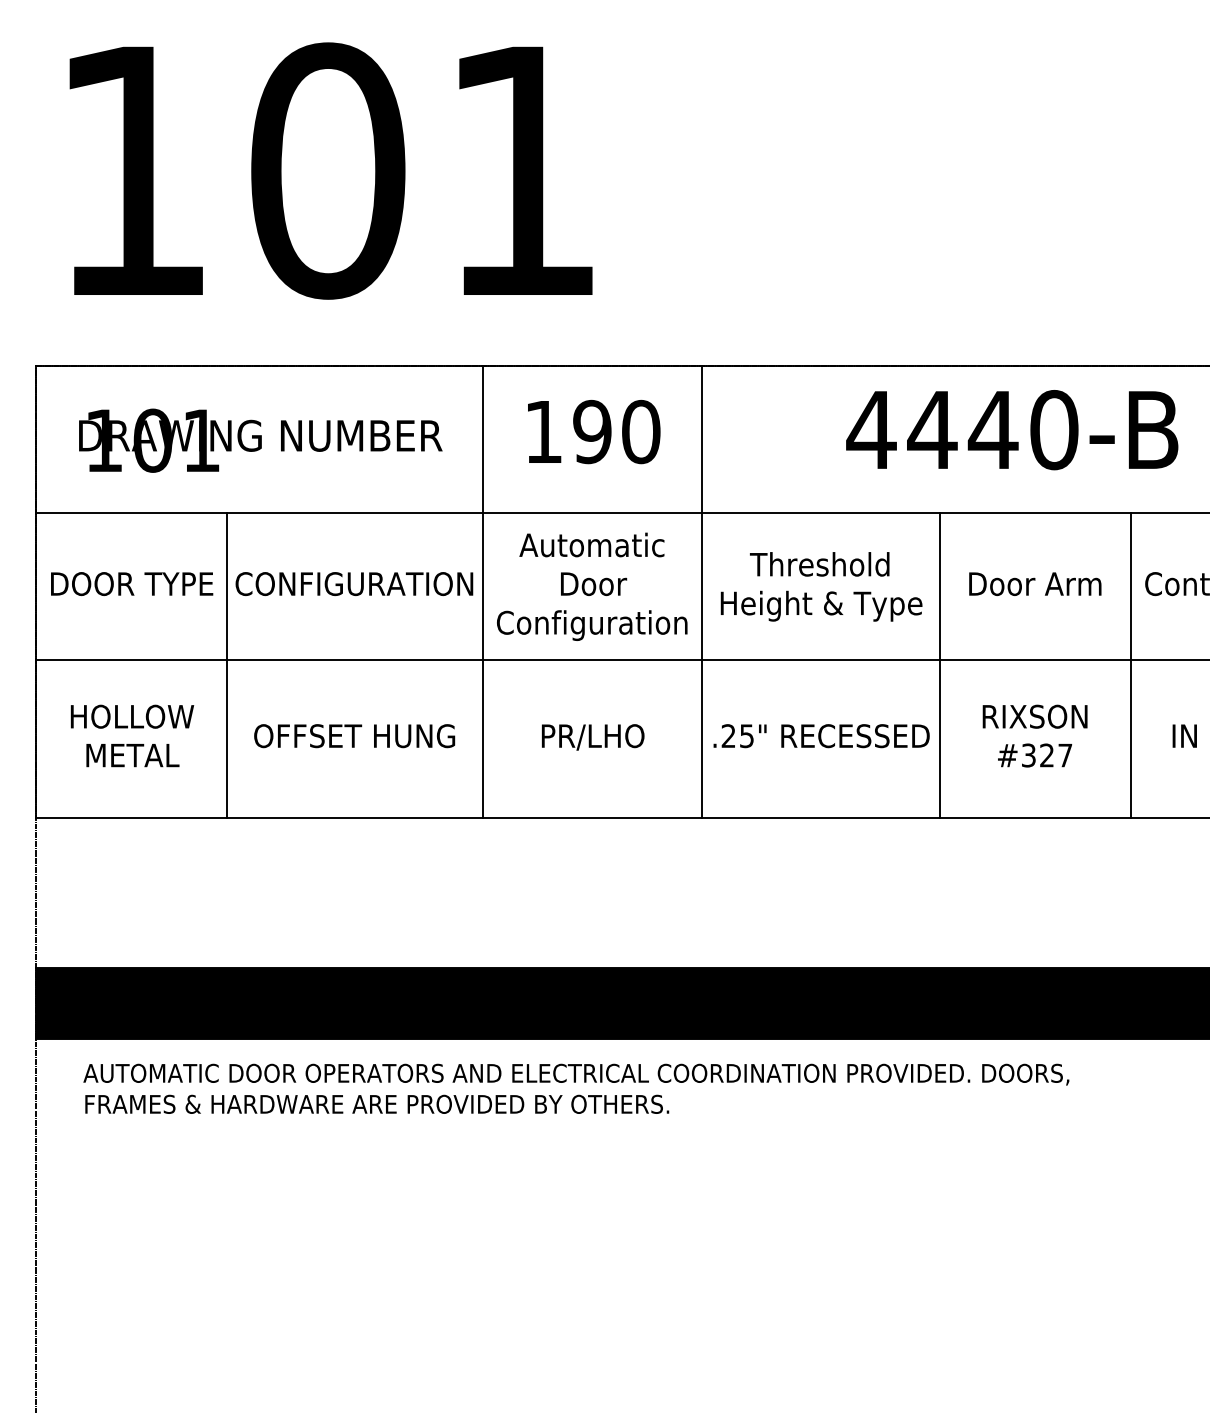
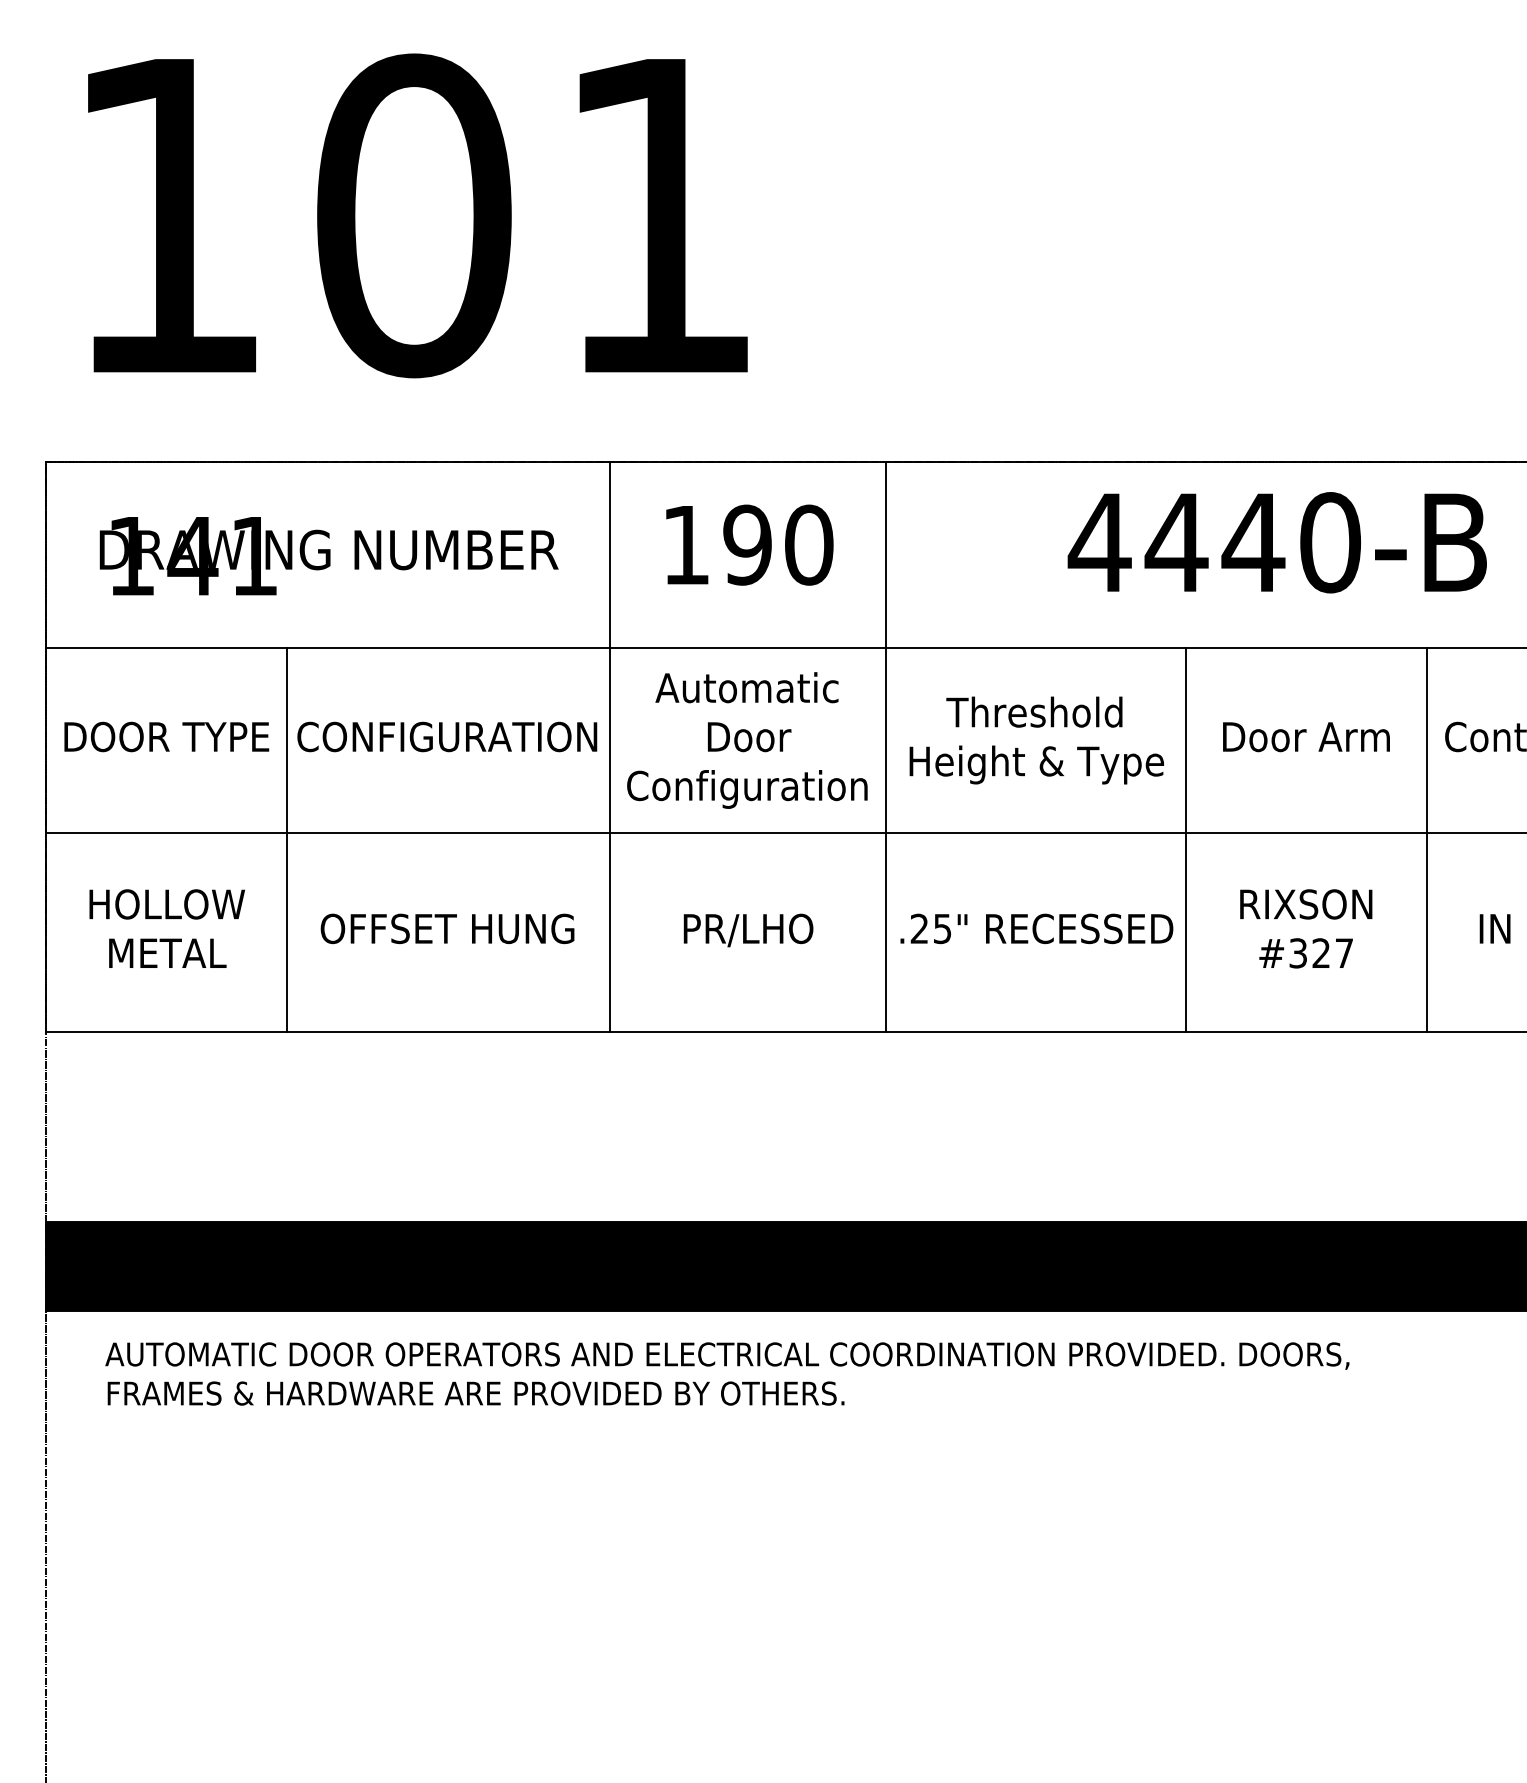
text: (152, 440) -> (192, 555), 101 -> 141

